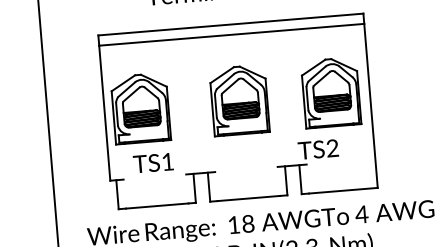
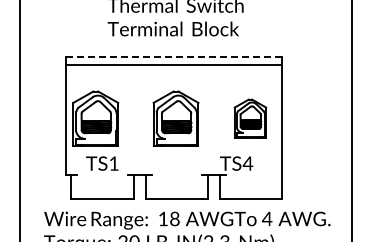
line: (231, 24) -> (174, 56), solid -> dashed
part: (331, 92) -> (250, 118), size x0.7
text: (332, 148) -> (247, 163), TS2 -> TS4

